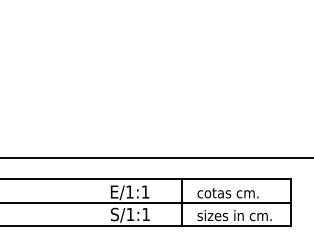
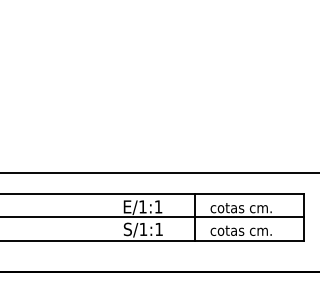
text: (234, 214) -> (247, 229), sizes in cm. -> cotas cm.

